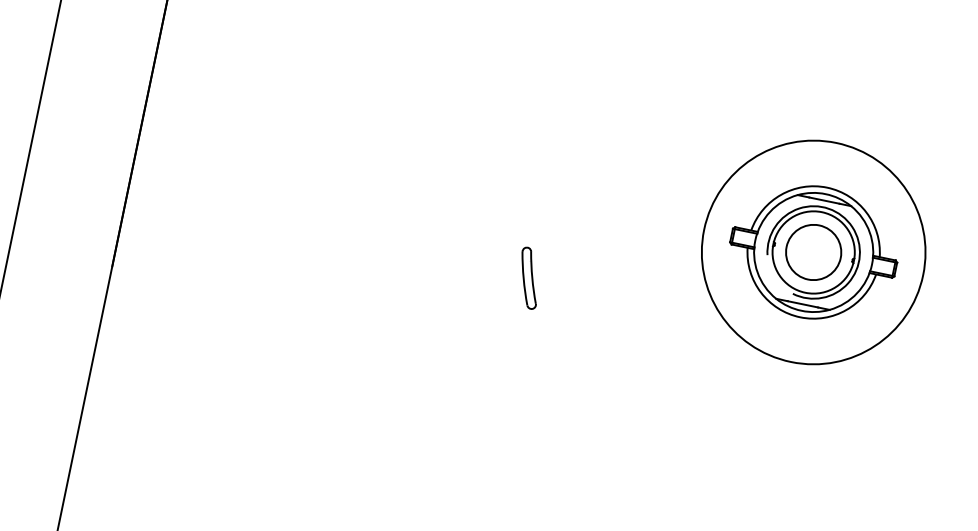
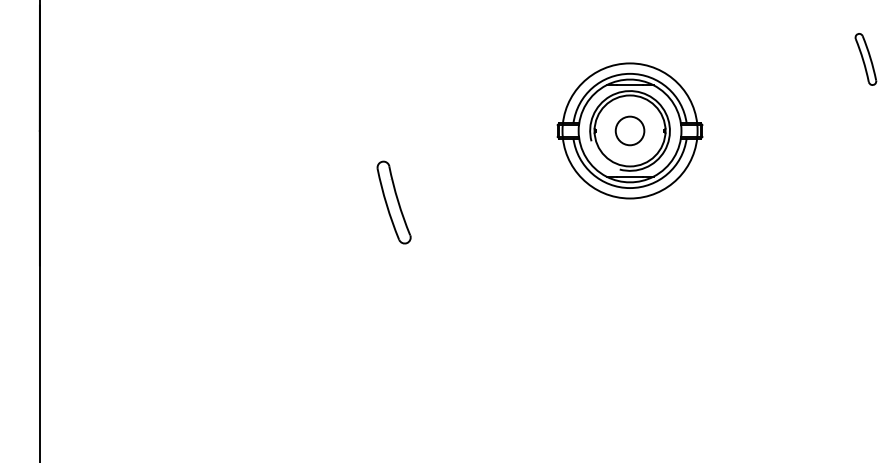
circle: (813, 251) -> (629, 130), size x0.6
circle: (813, 251) -> (629, 130), size x0.7
part: (529, 278) -> (394, 202), size x1.6

